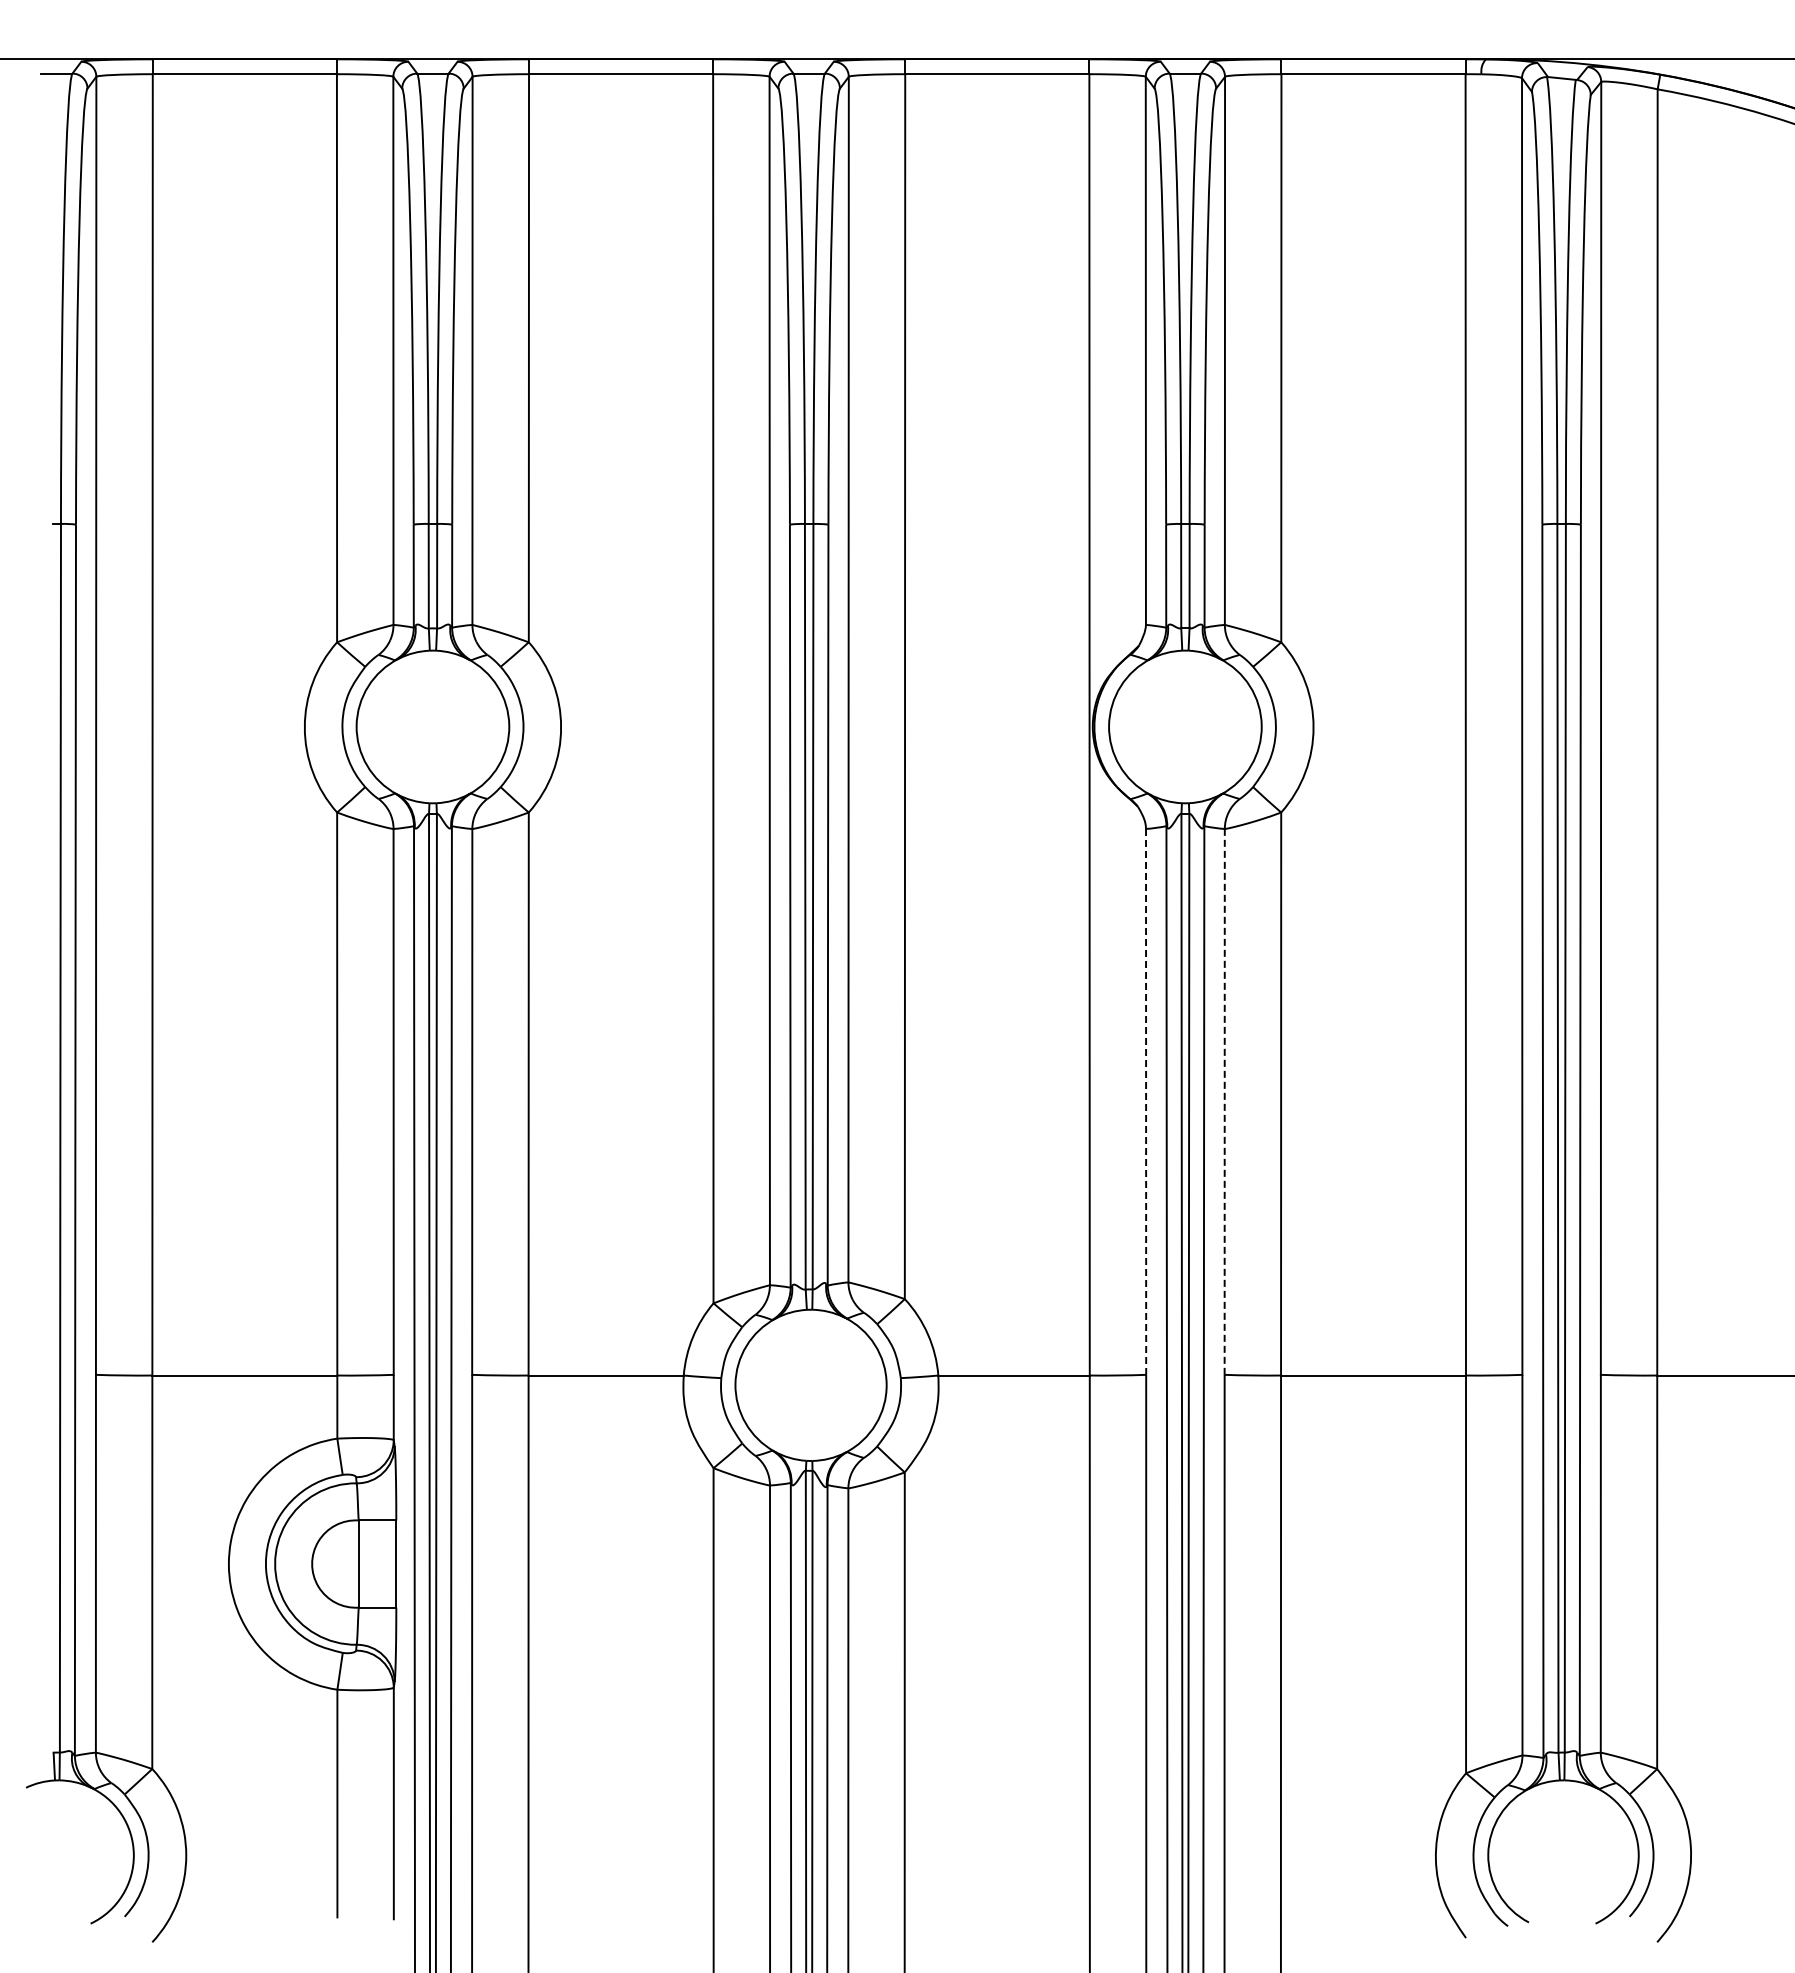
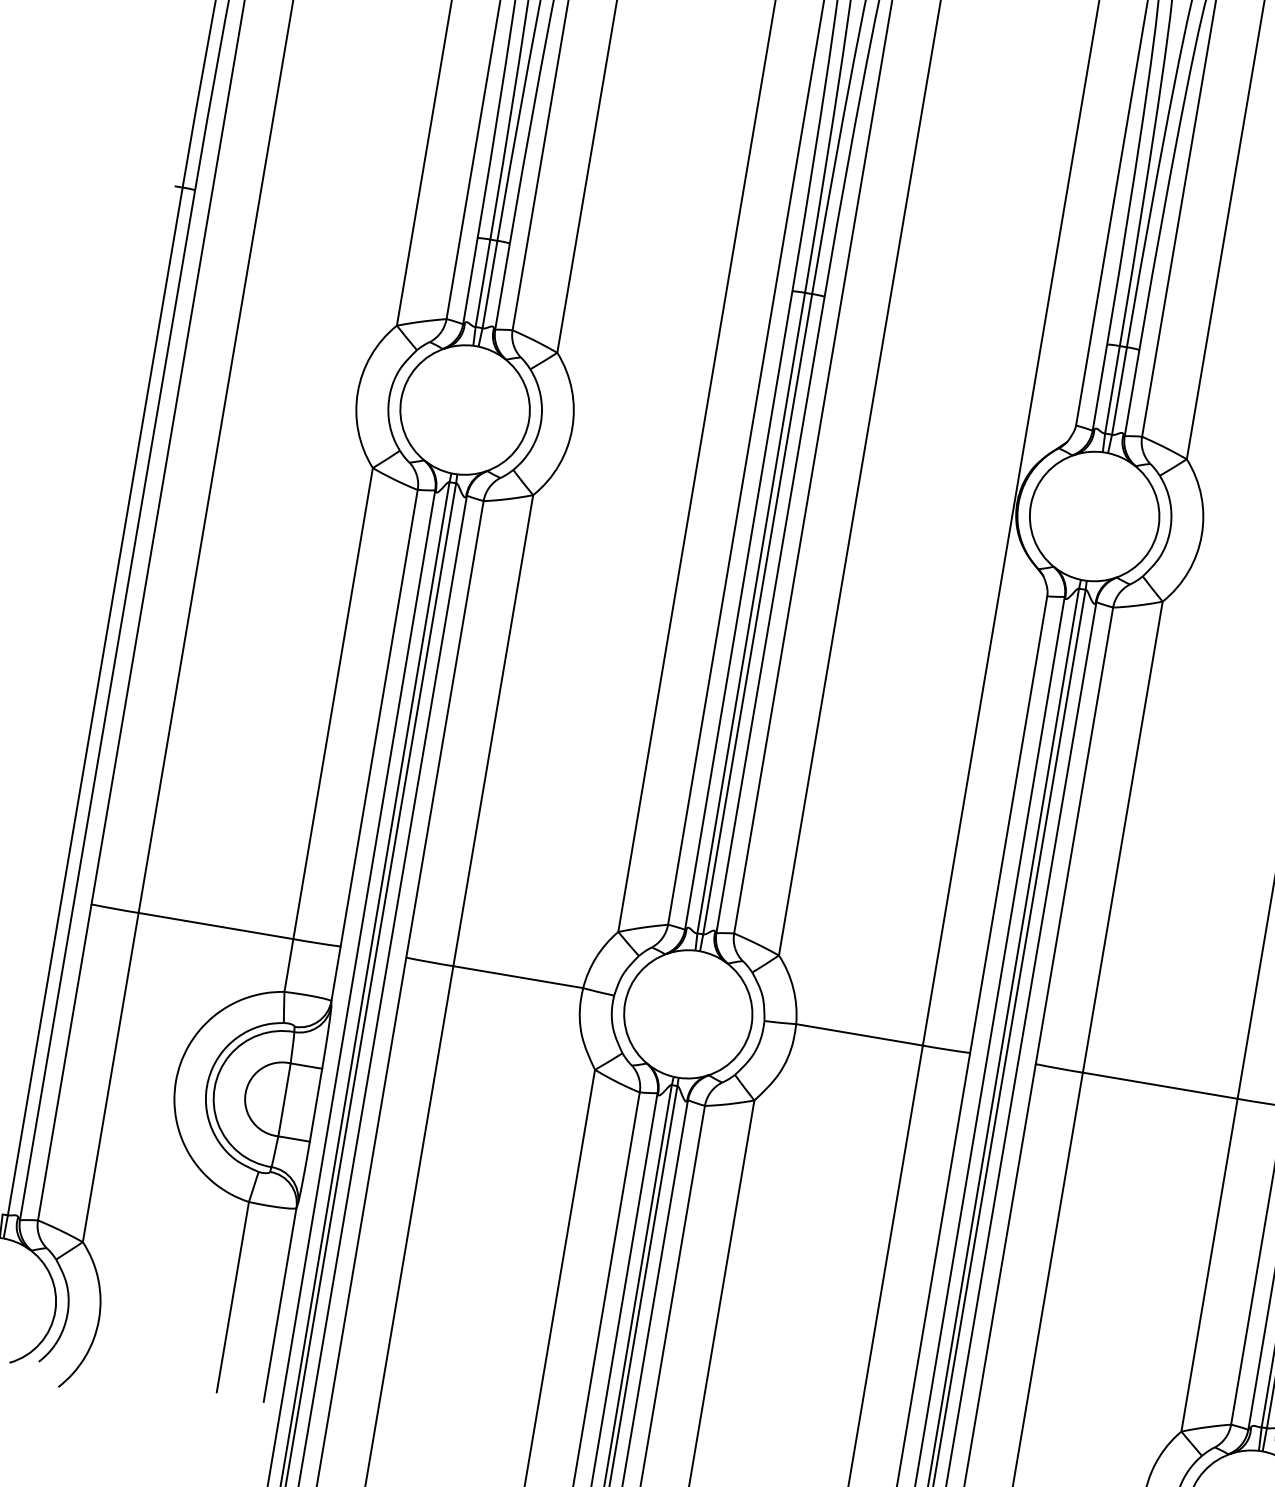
line: (1146, 1101) -> (1009, 824), dashed -> solid
line: (1224, 1101) -> (1074, 835), dashed -> solid

